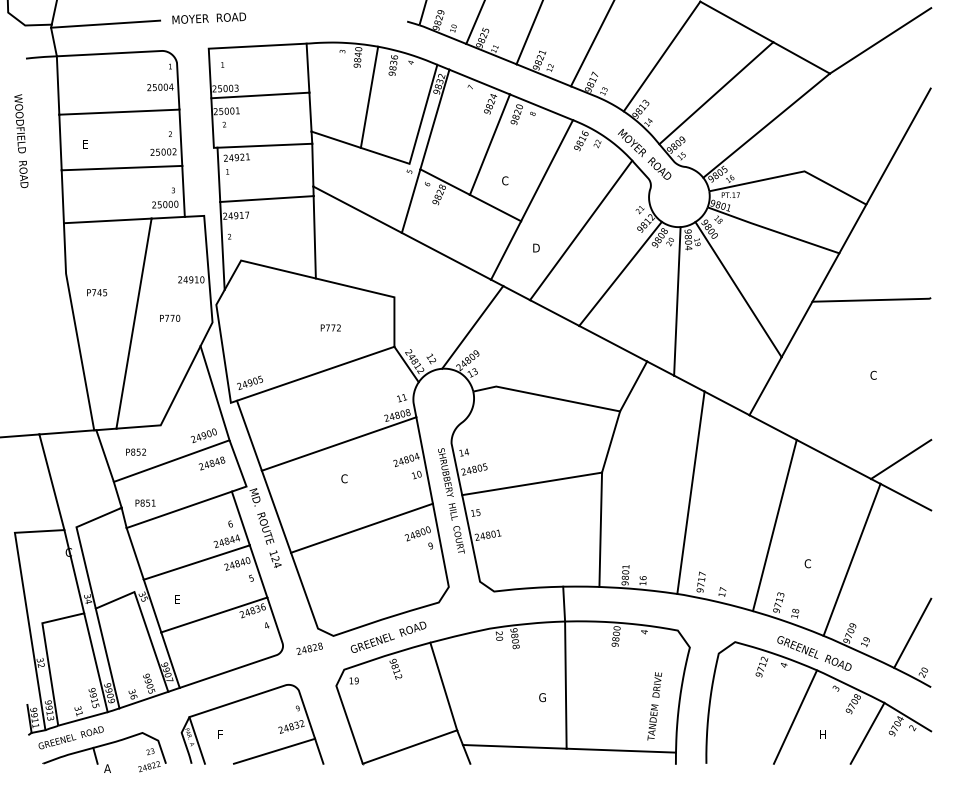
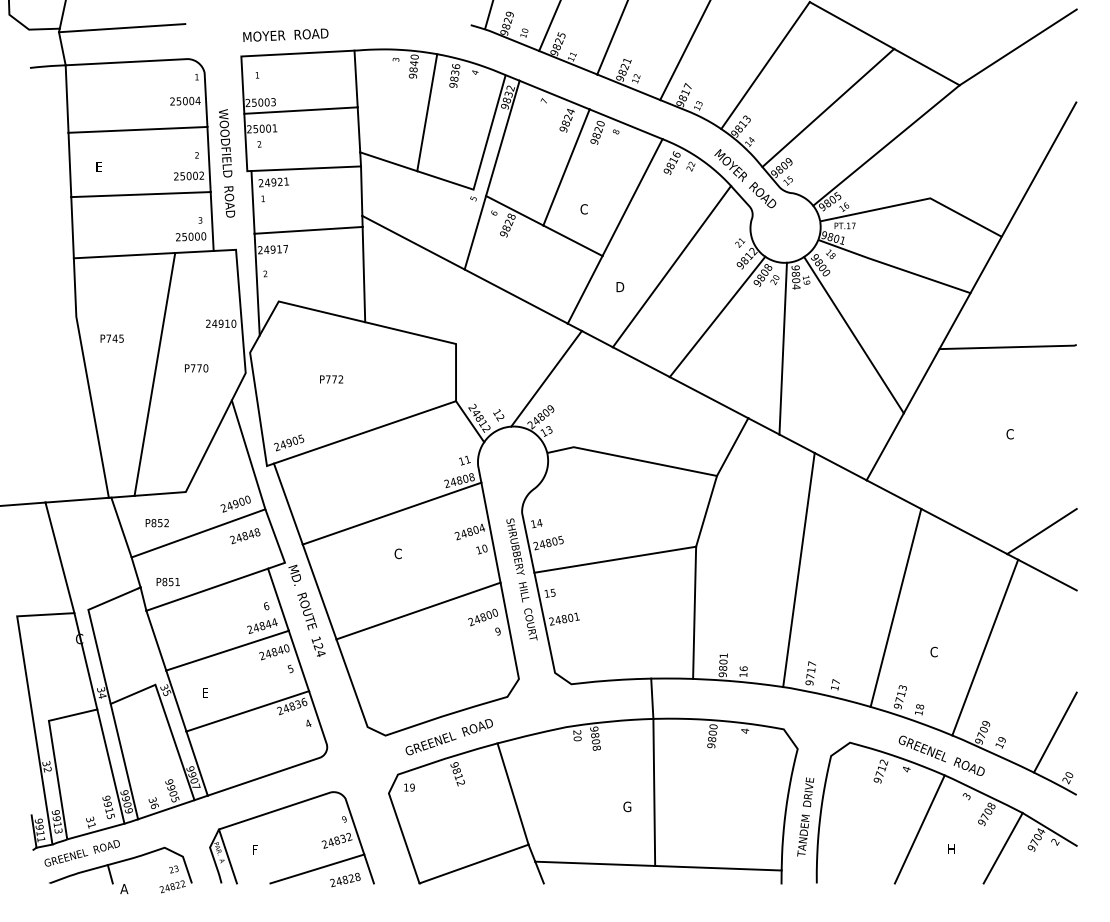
text: (208, 18) -> (284, 35), moved
text: (21, 141) -> (227, 163), moved
text: (330, 327) -> (331, 378), moved
text: (309, 648) -> (345, 879), moved
text: (654, 706) -> (805, 817), moved

